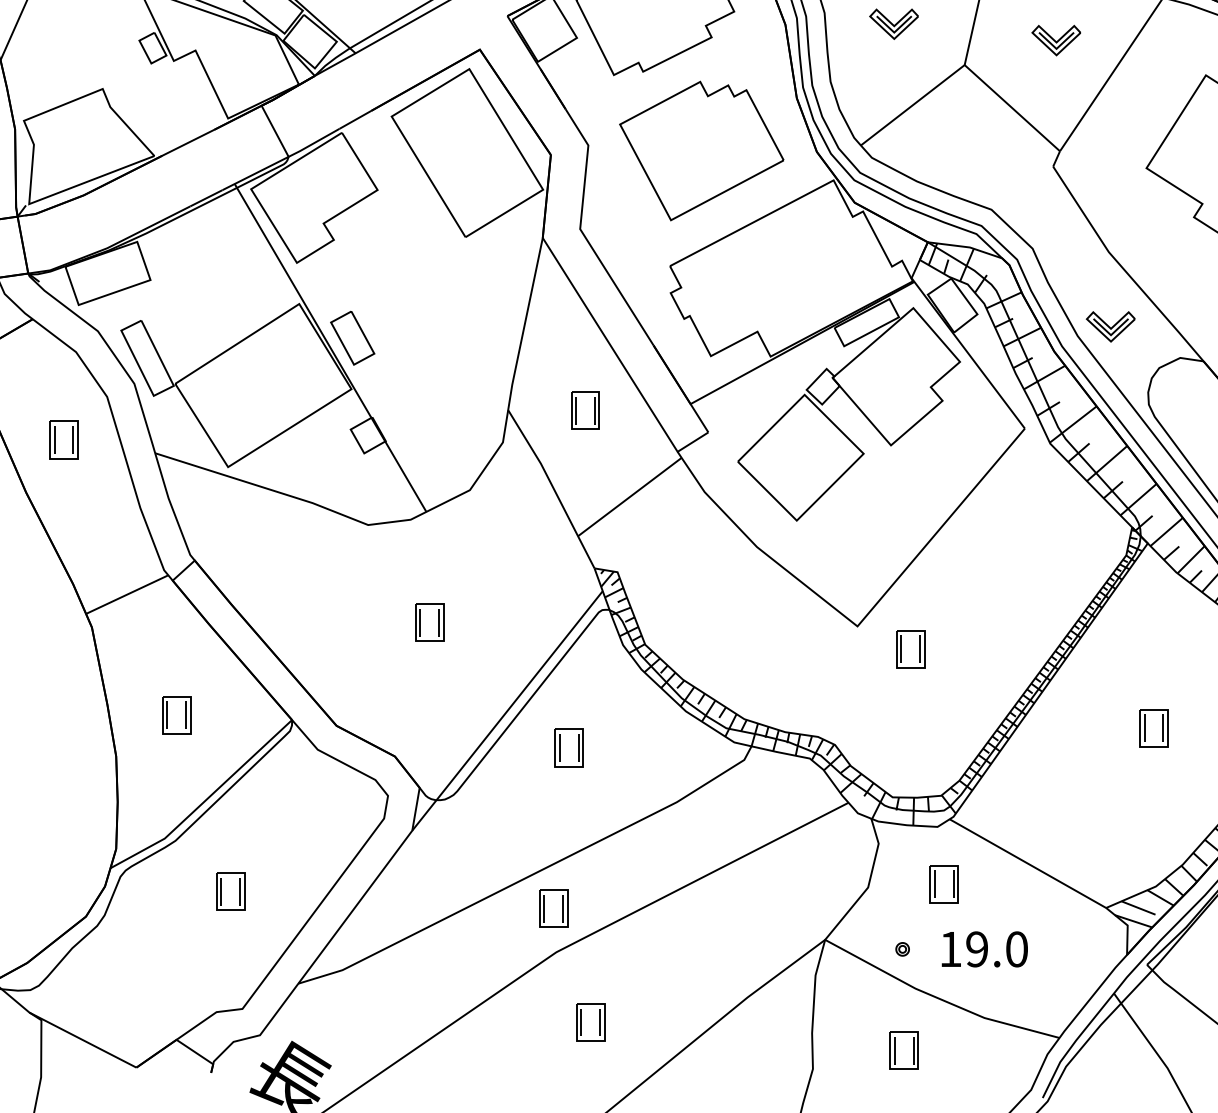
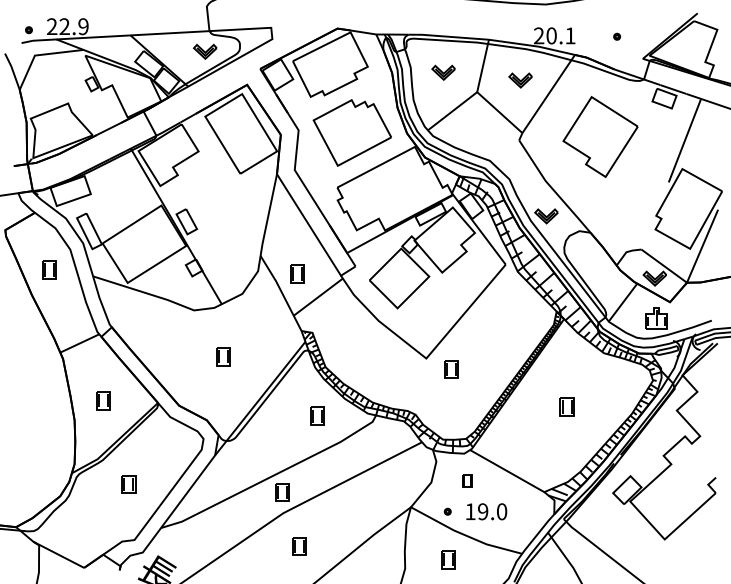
part: (585, 409) -> (297, 273), moved
part: (569, 746) -> (317, 415), moved
part: (944, 883) -> (467, 480), size x0.7

